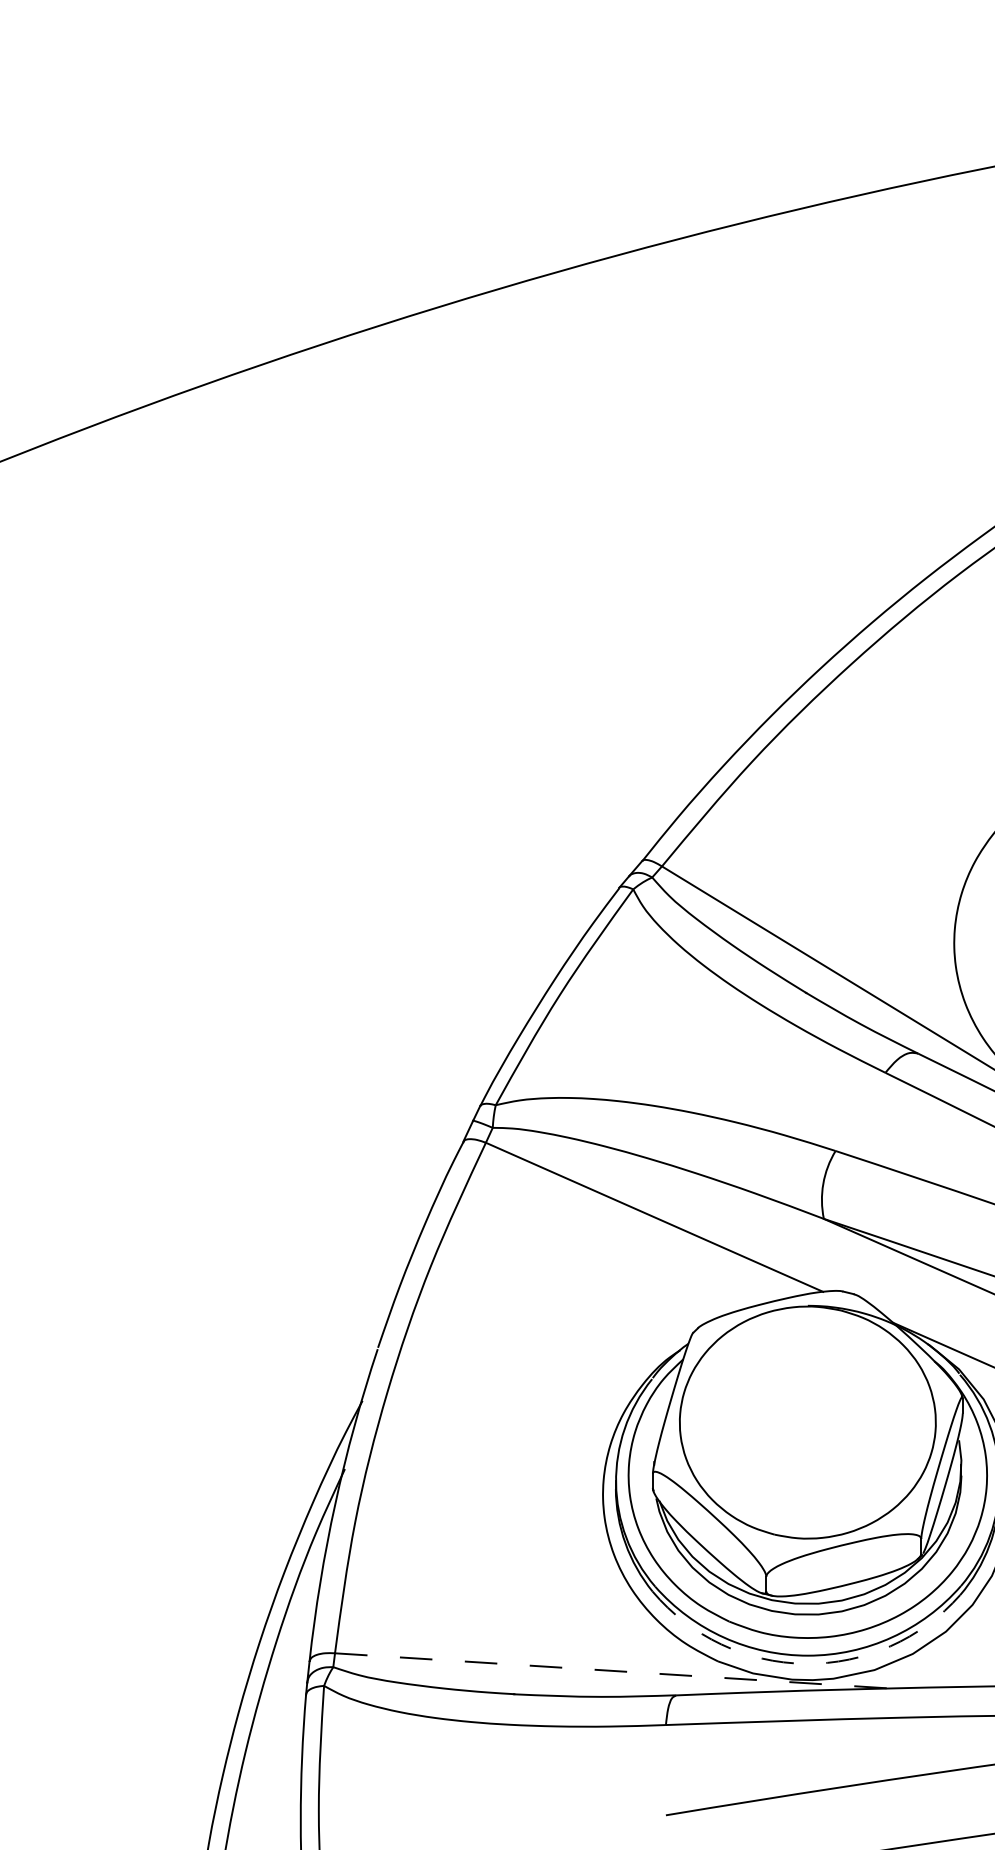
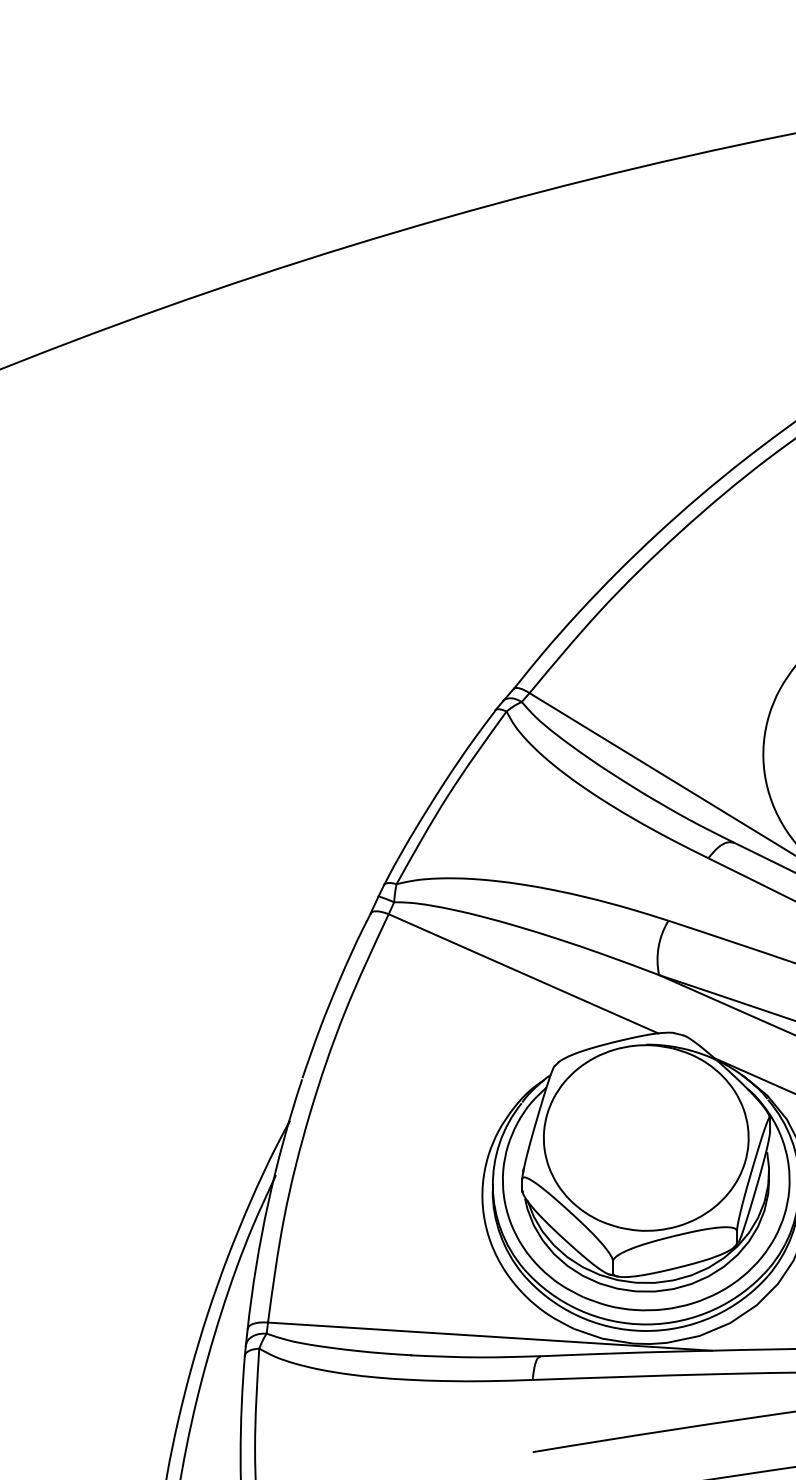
arc: (805, 1663) -> (644, 1330), dashed -> solid
line: (613, 1670) -> (490, 1336), dashed -> solid

